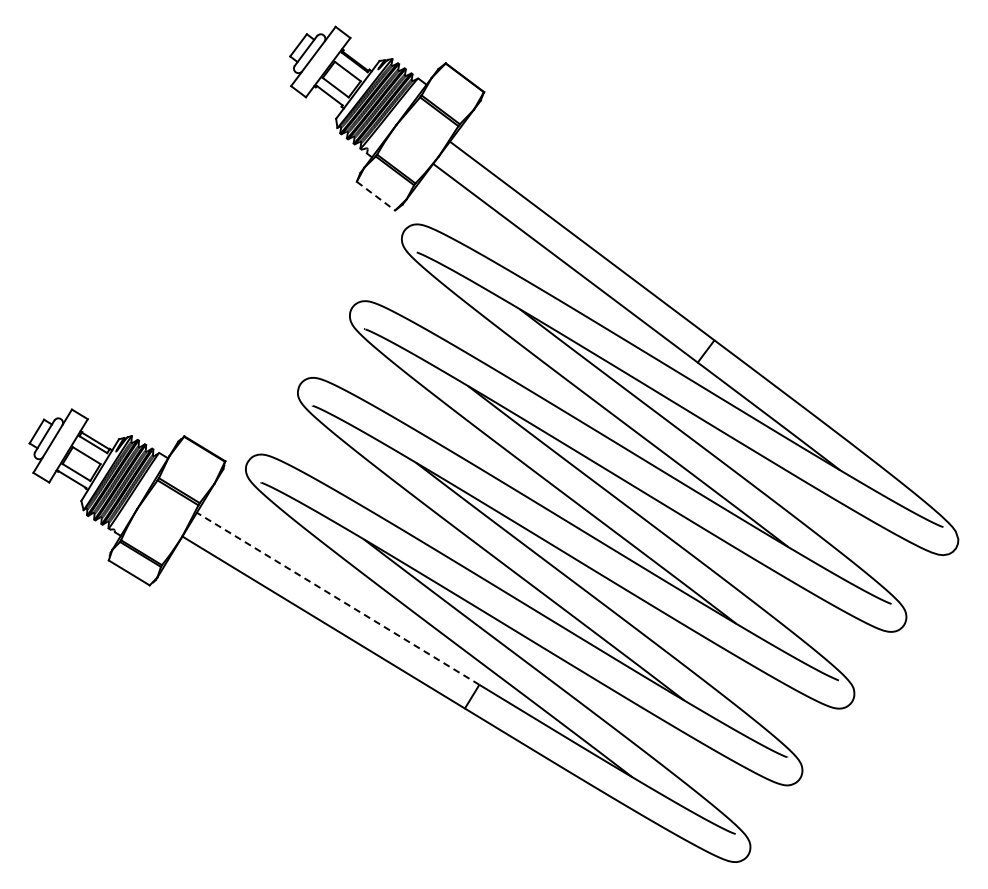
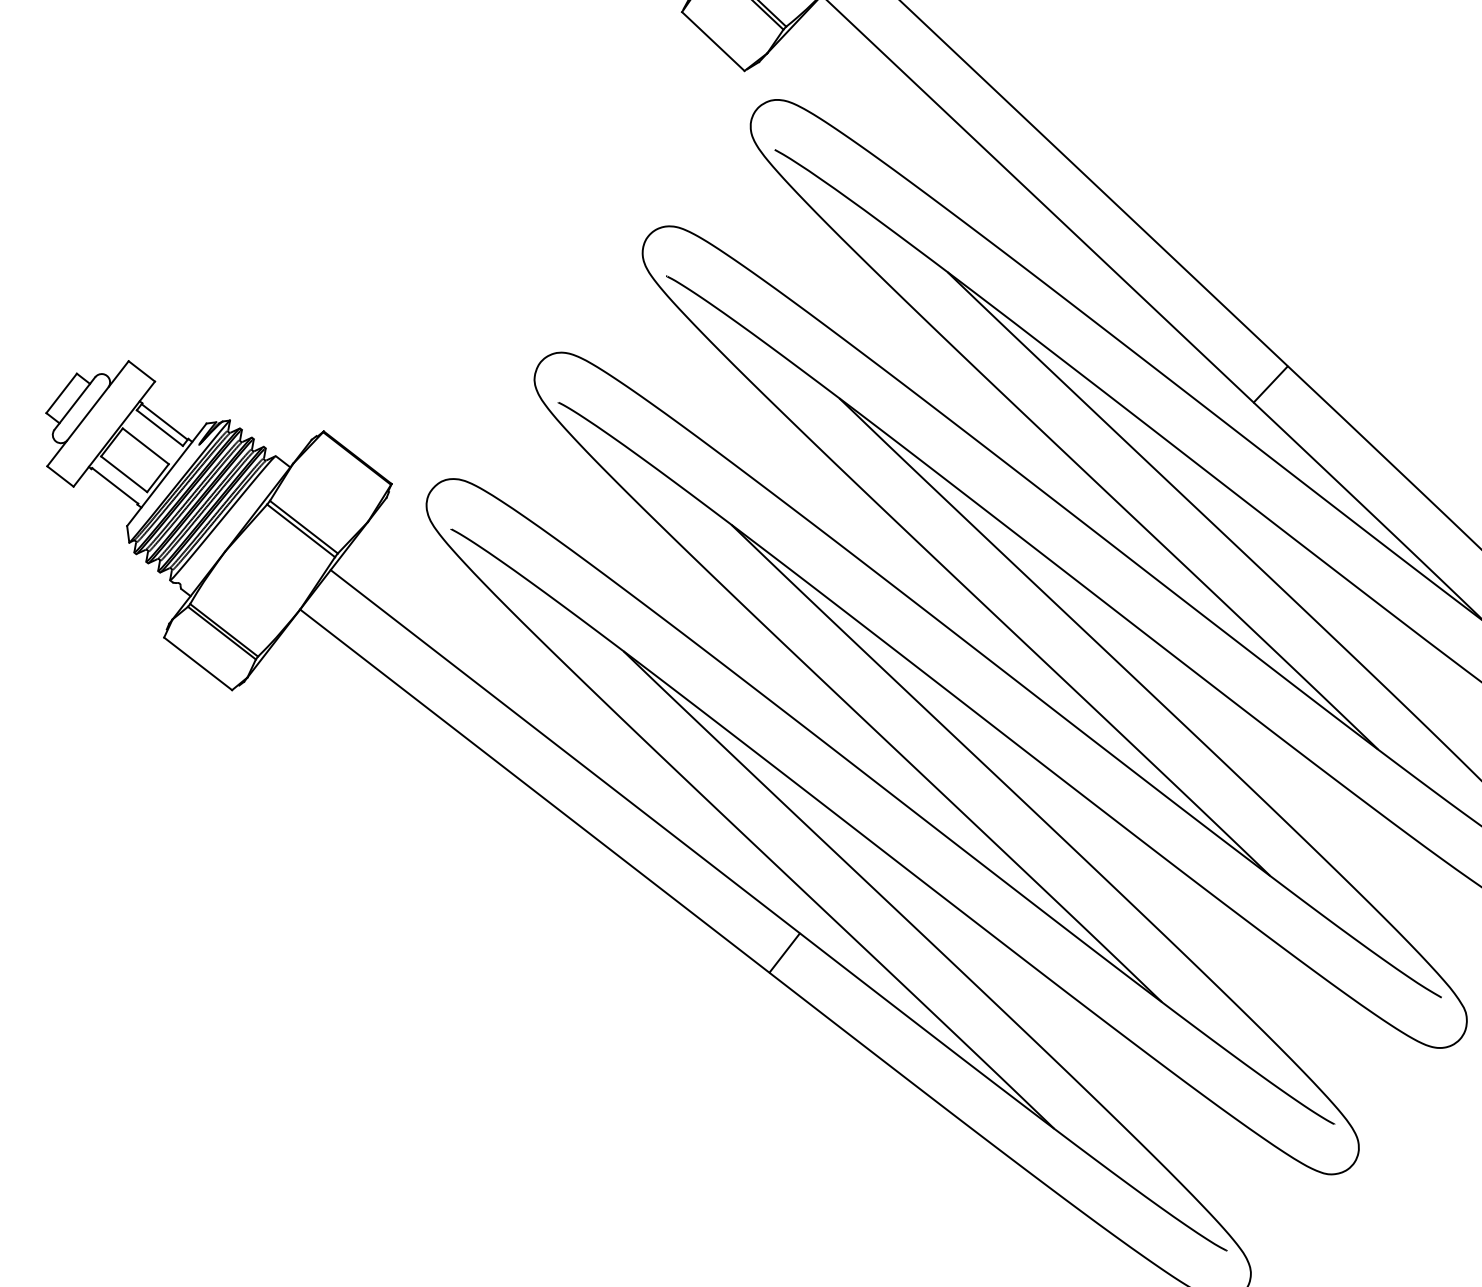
line: (375, 196) -> (712, 42), dashed -> solid
line: (337, 598) -> (564, 751), dashed -> solid

